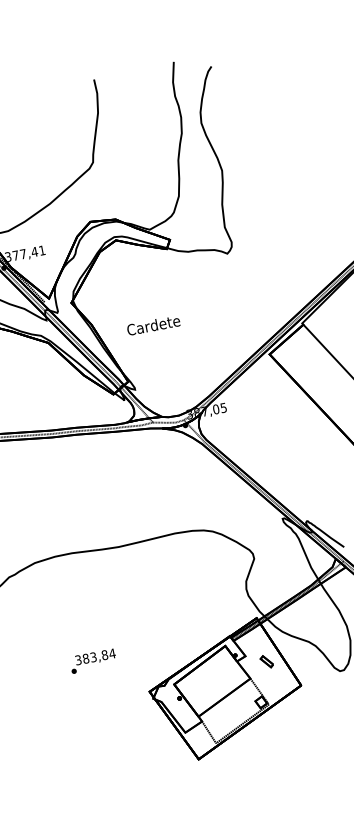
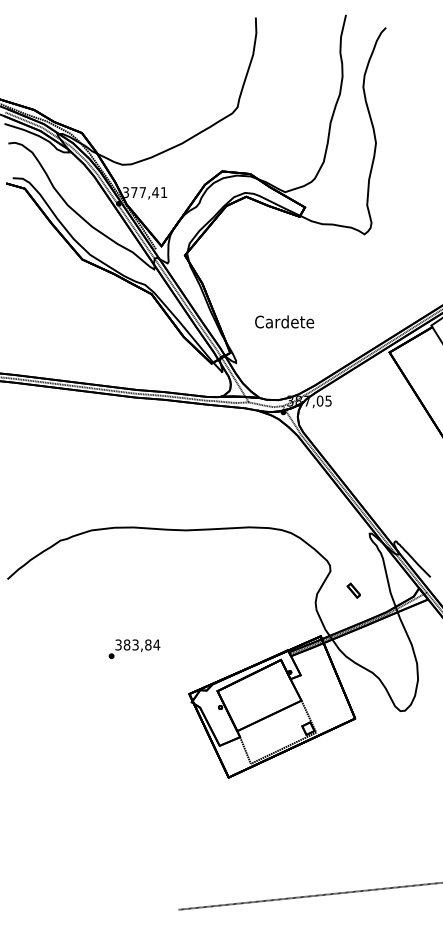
text: (153, 325) -> (284, 321), moved
part: (266, 661) -> (353, 590), moved

